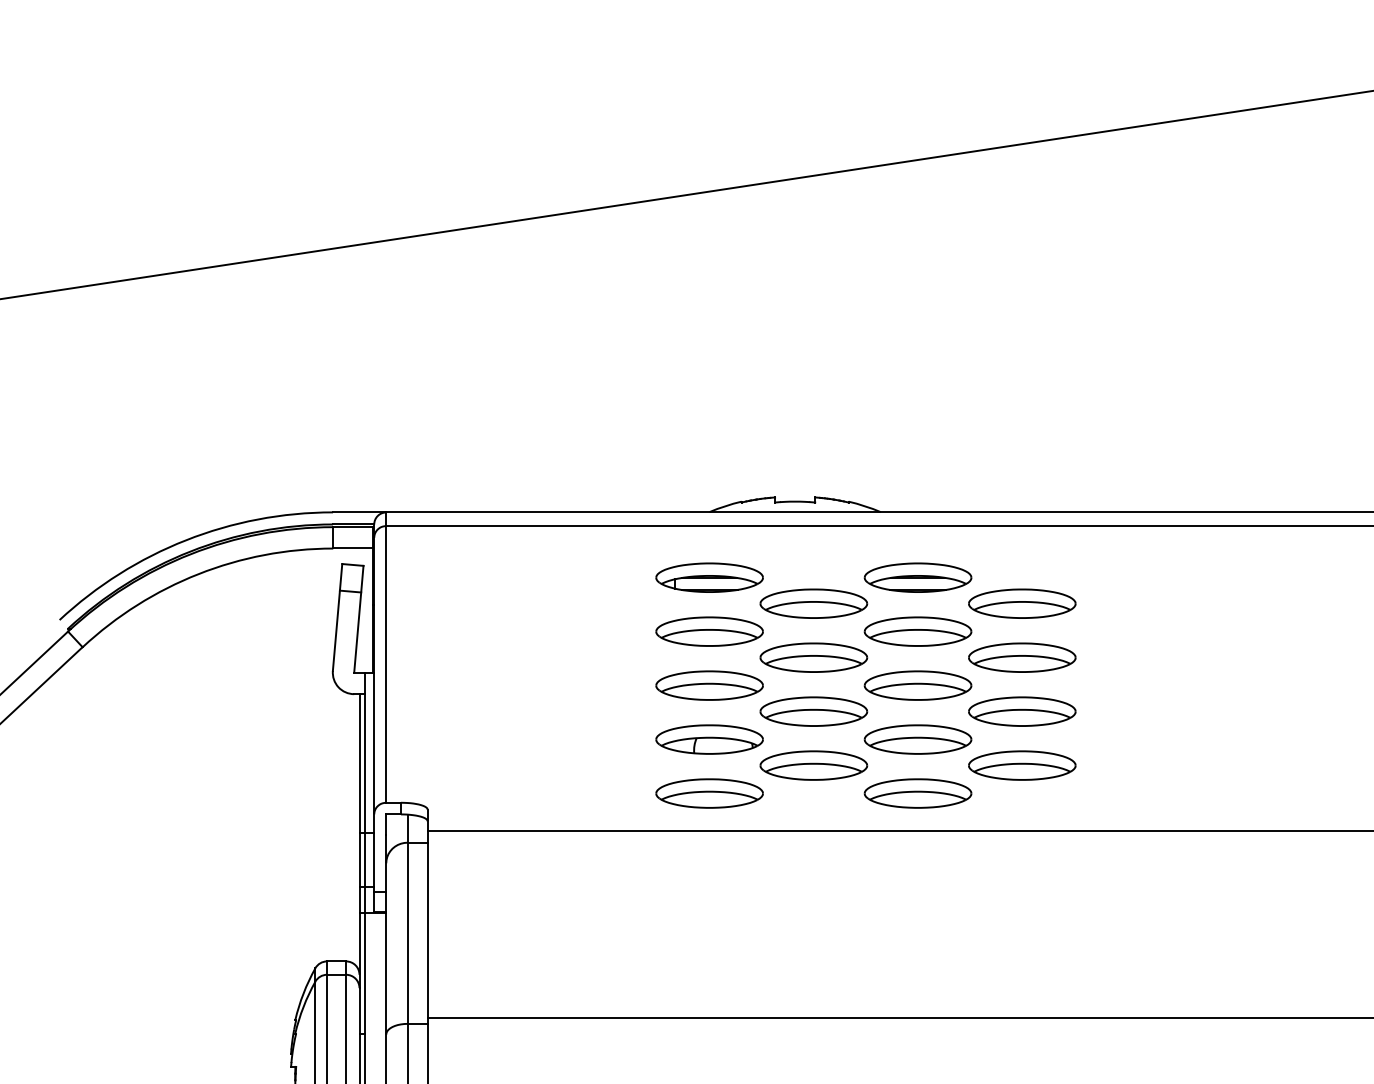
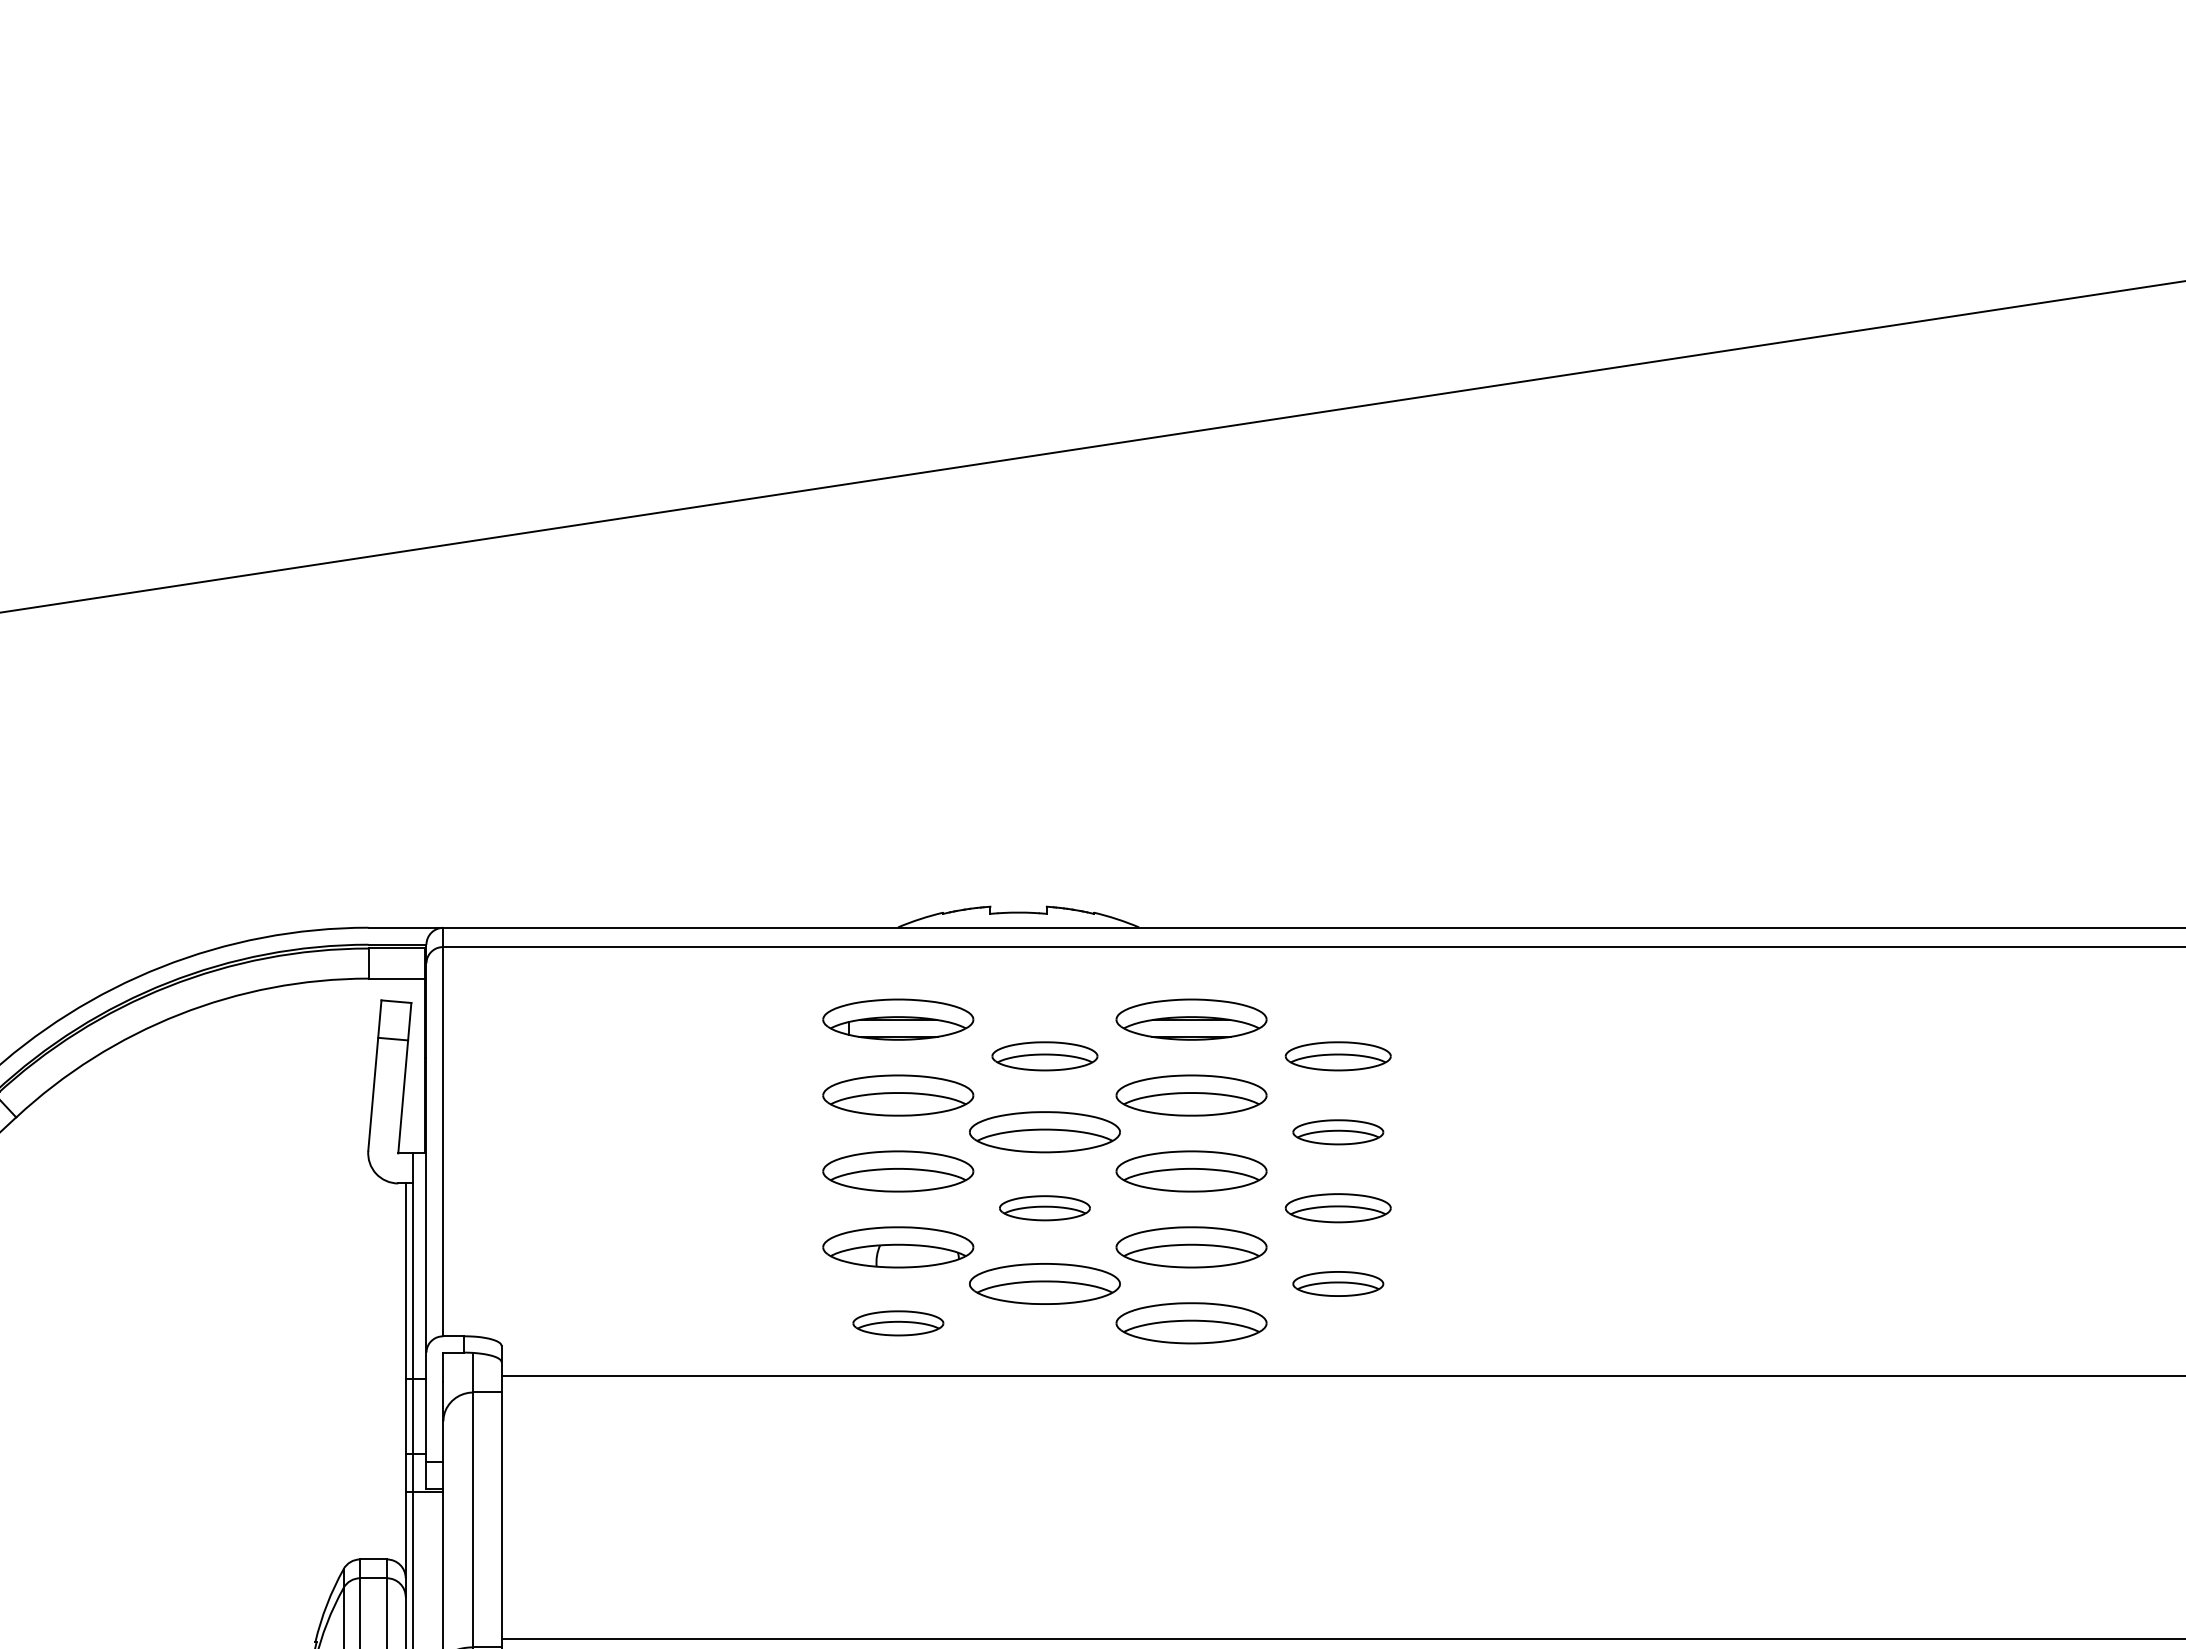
part: (813, 603) -> (1044, 1056), size x0.7
part: (1022, 603) -> (1338, 1056), size x0.7
part: (1022, 657) -> (1338, 1132), size x0.6
part: (813, 711) -> (1044, 1208), size x0.6
part: (1022, 711) -> (1338, 1208), size x0.7
part: (1022, 765) -> (1338, 1283), size x0.6
part: (709, 793) -> (898, 1323), size x0.6

